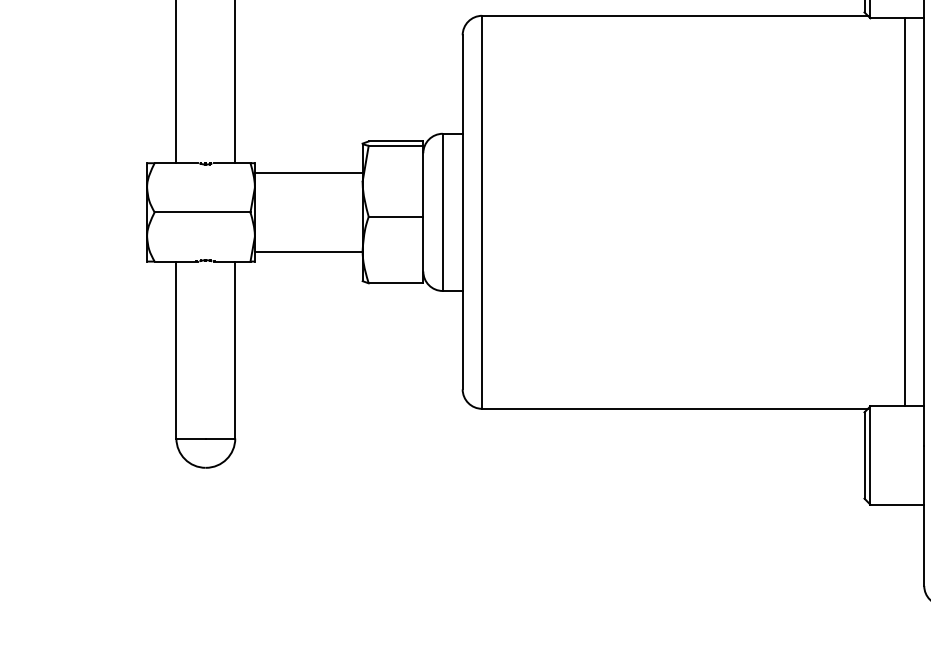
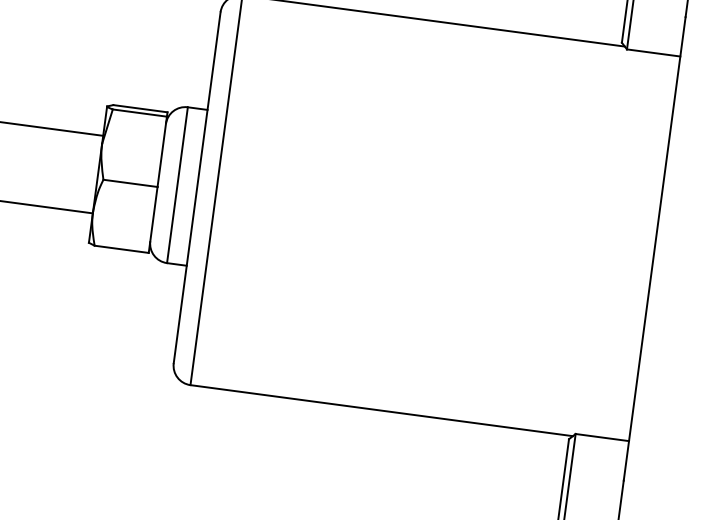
line: (904, 212) -> (635, 246), removed

